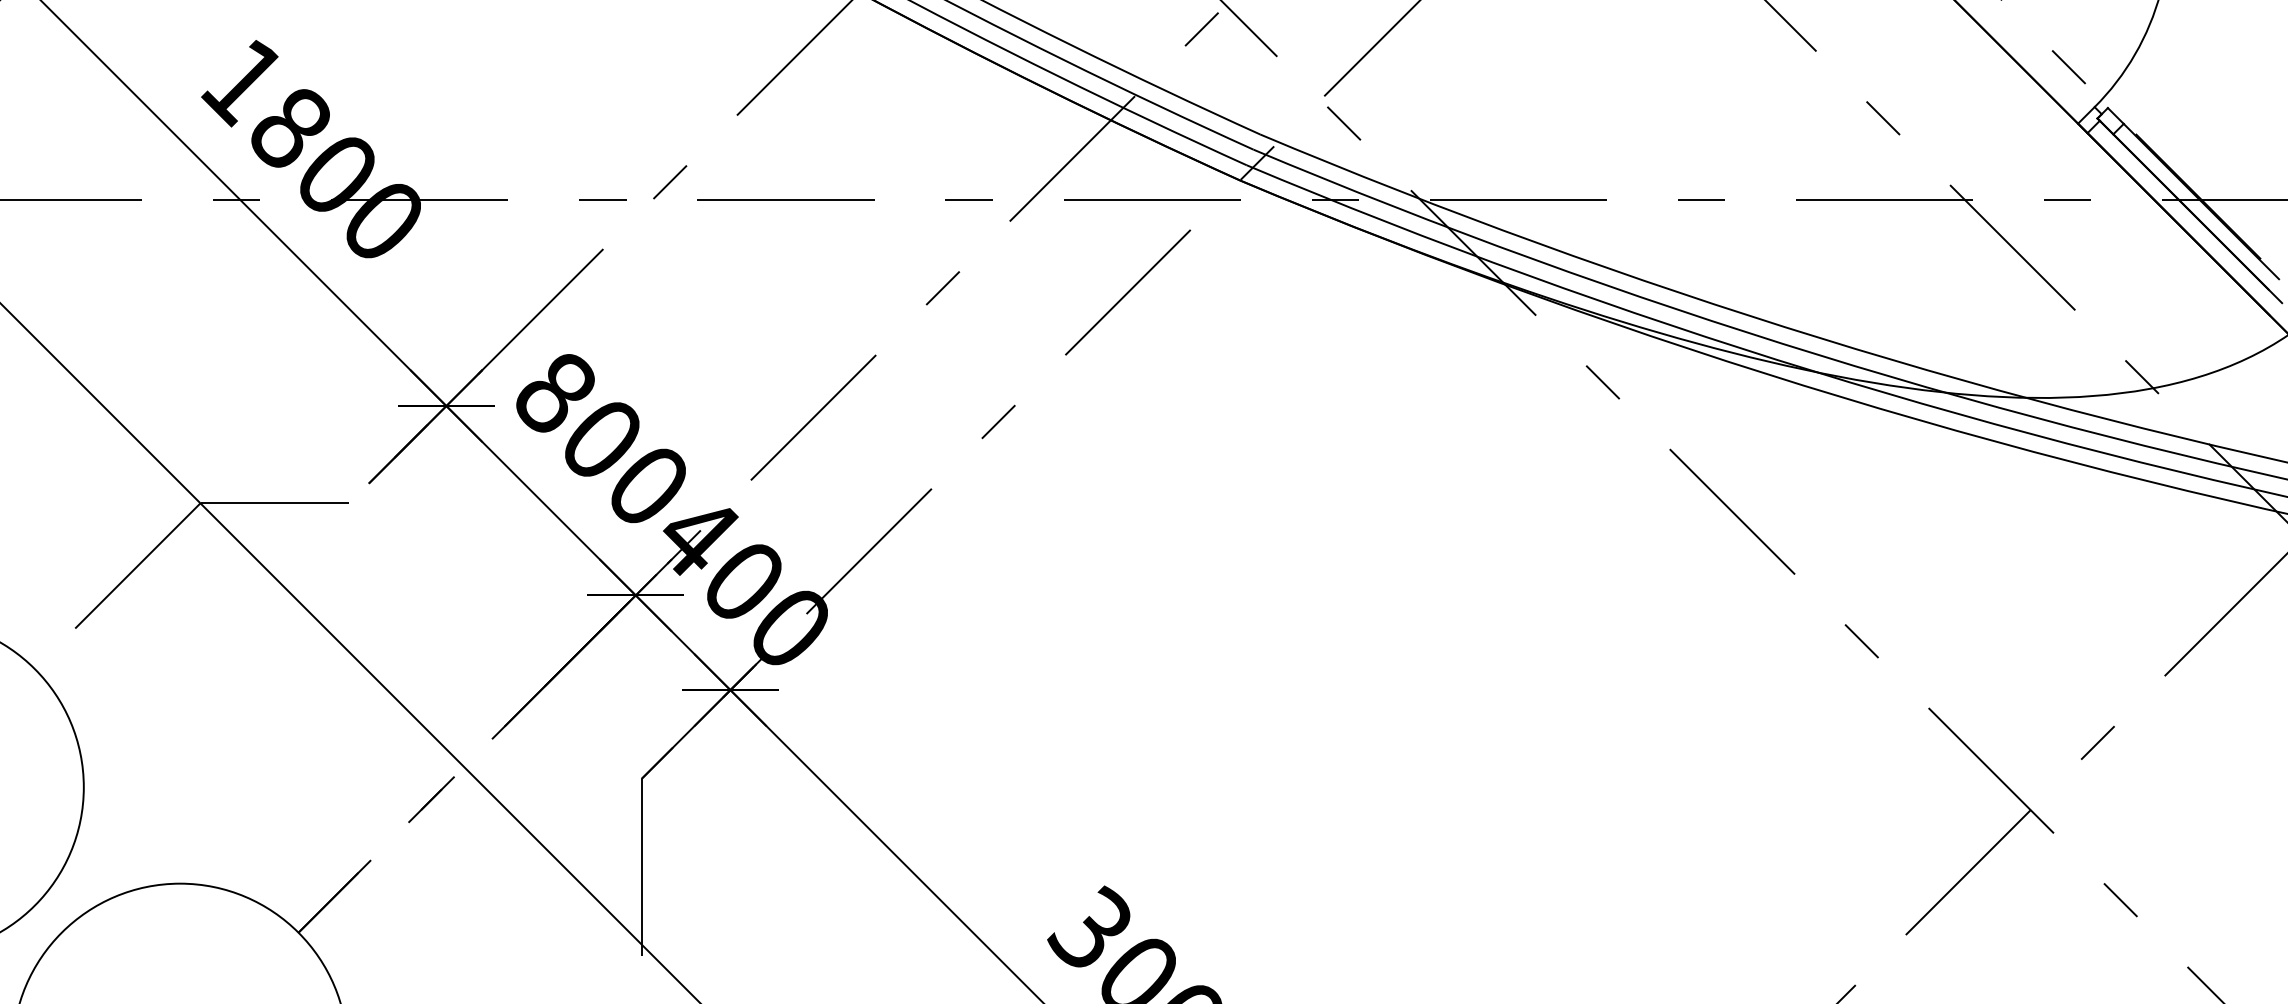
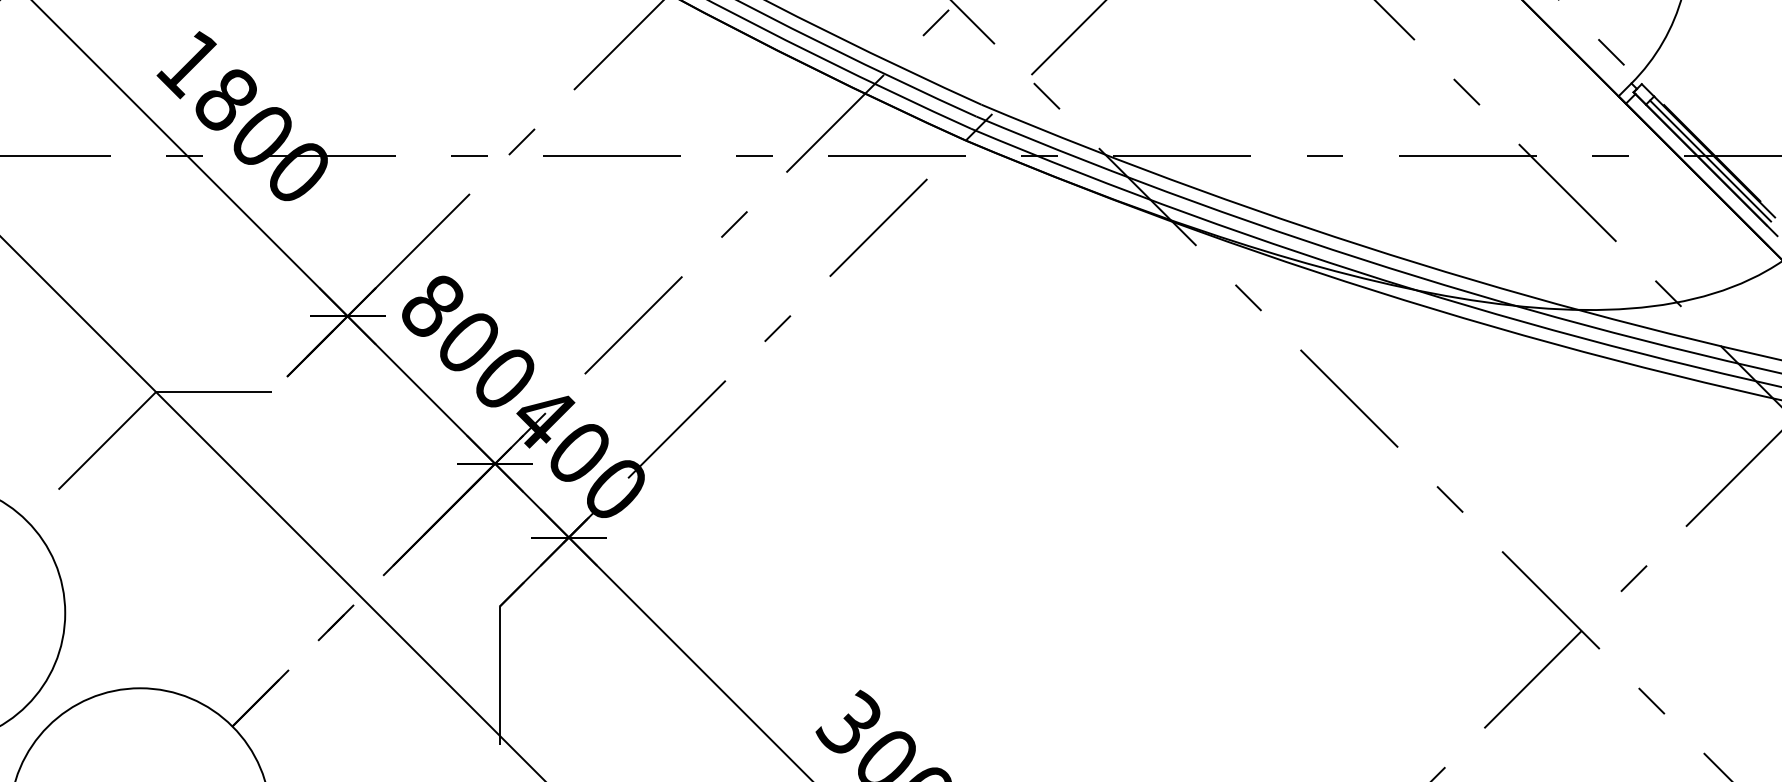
line: (2195, 206) -> (1710, 160), added

